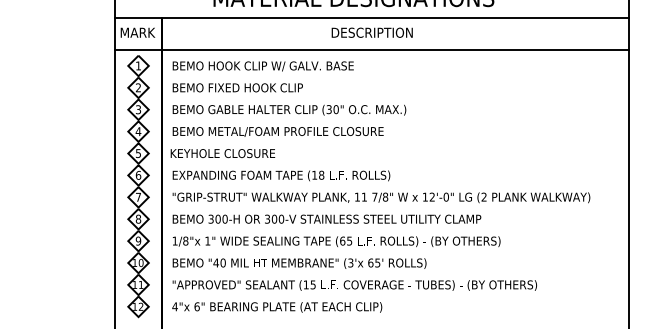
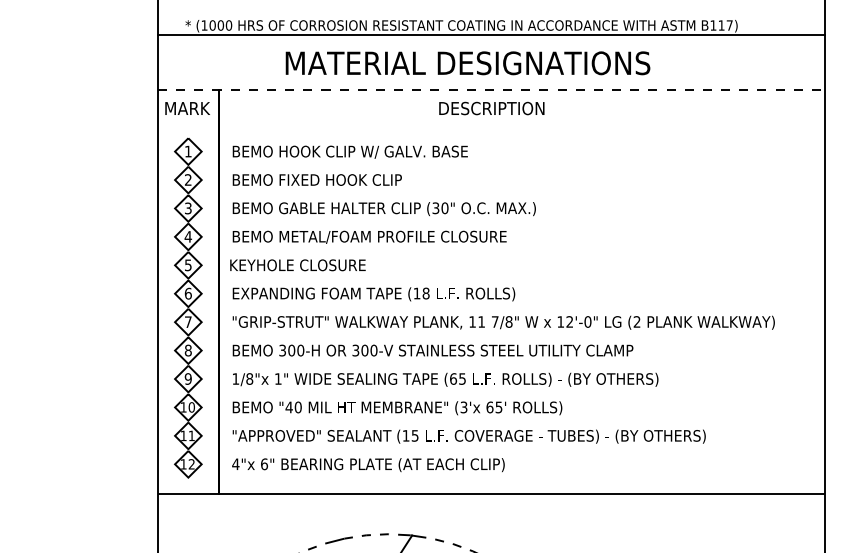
line: (372, 18) -> (491, 89), solid -> dashed
line: (372, 49) -> (491, 130), removed

